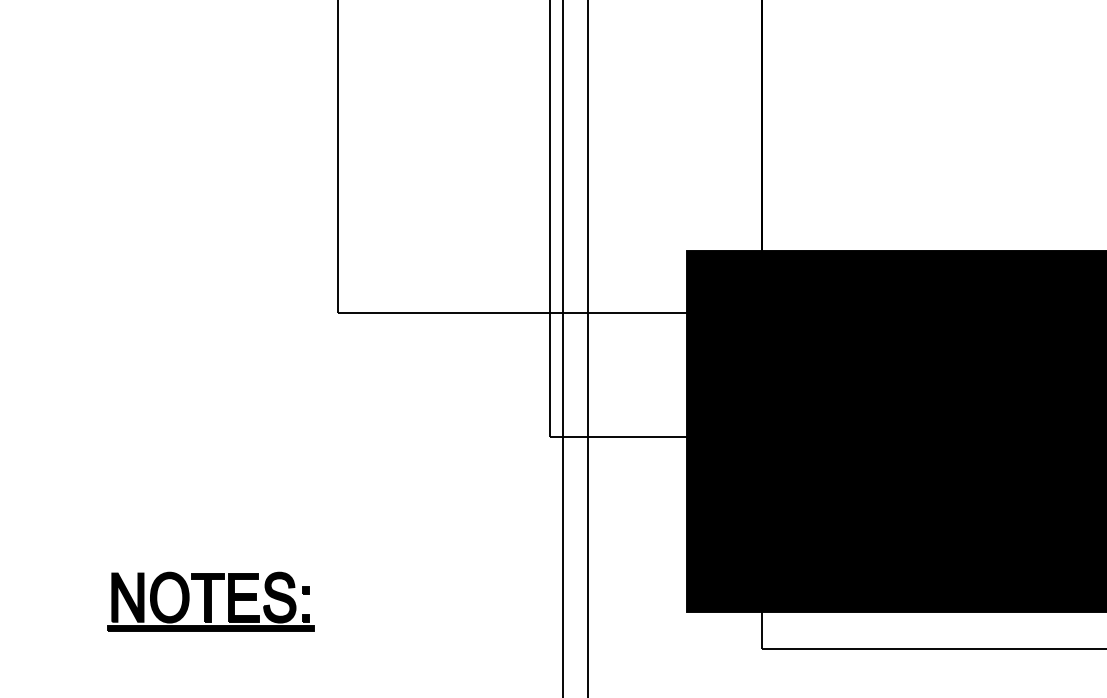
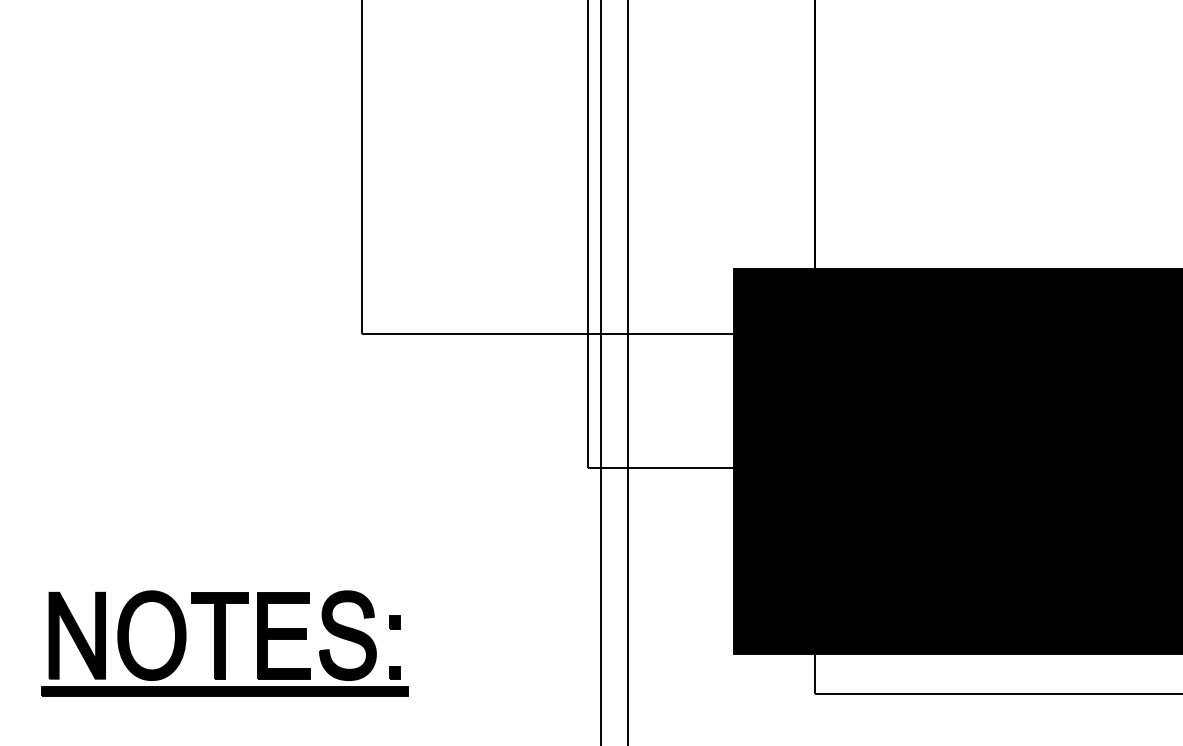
part: (210, 601) -> (224, 642), size x1.67

